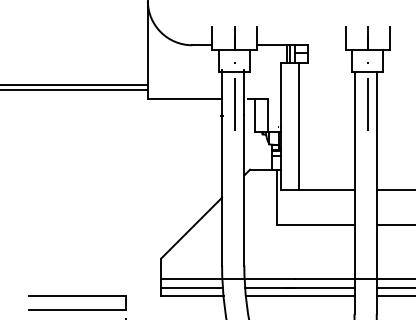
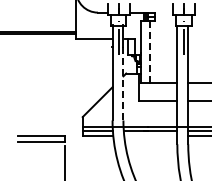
line: (299, 124) -> (150, 51), solid -> dashed
line: (244, 190) -> (123, 83), solid -> dashed
line: (299, 296) -> (150, 135), removed

